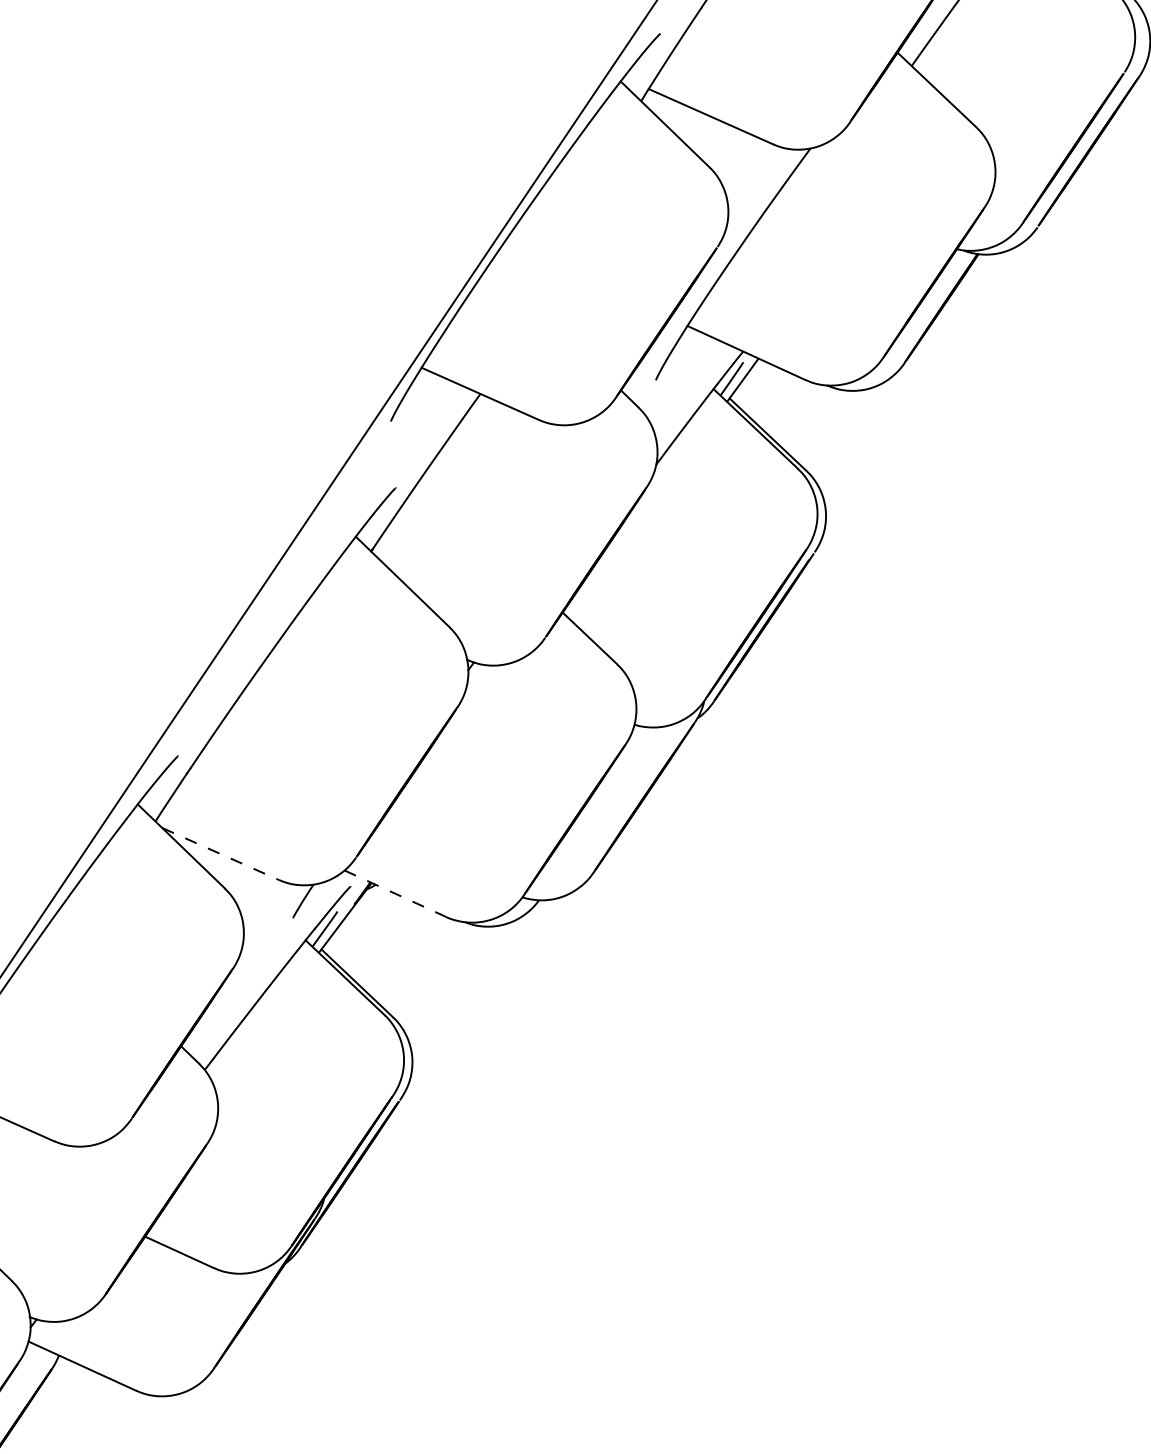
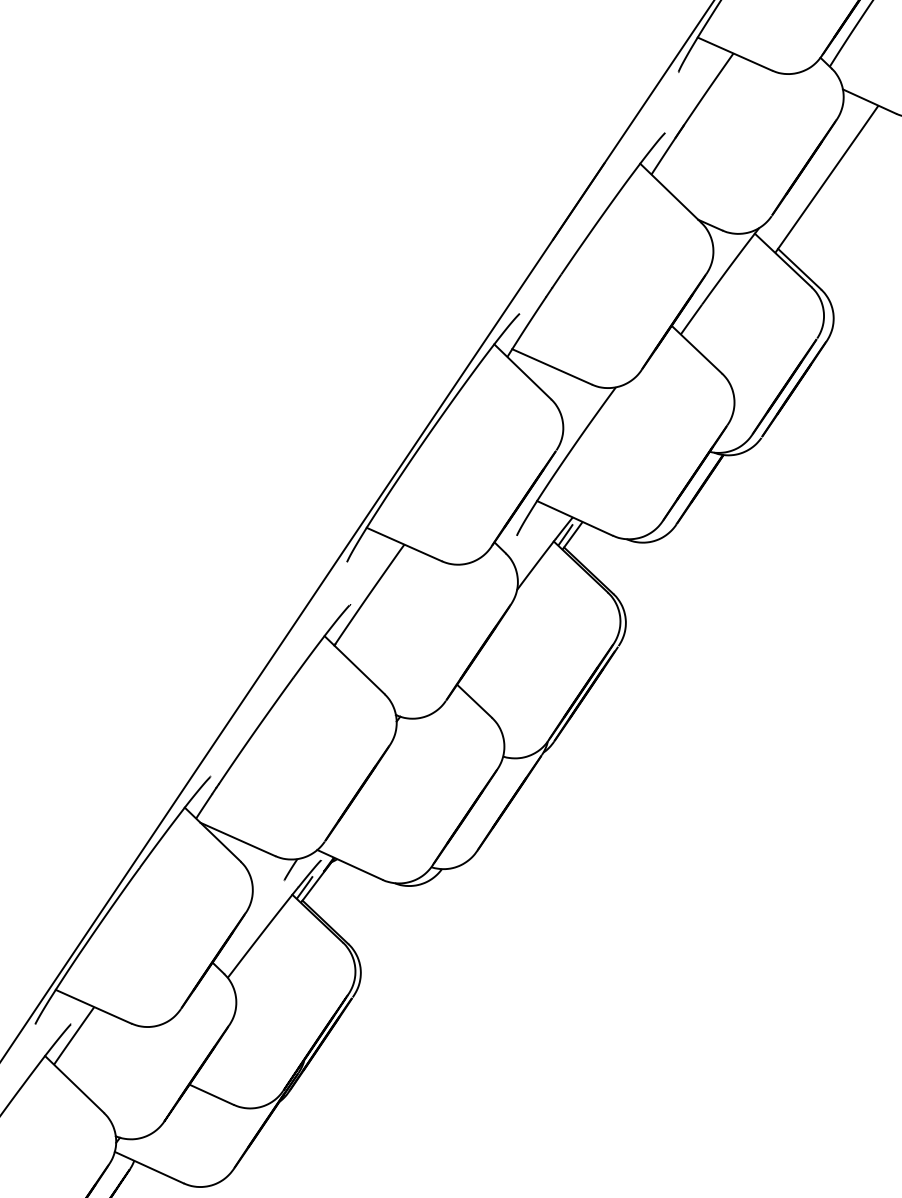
line: (219, 854) -> (237, 839), dashed -> solid
line: (394, 893) -> (349, 864), dashed -> solid

